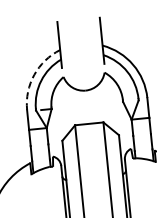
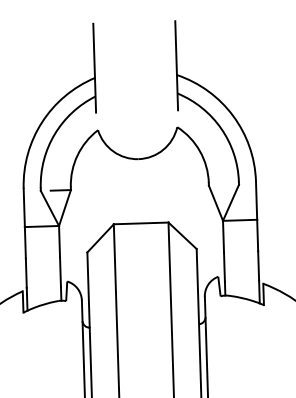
arc: (34, 74) -> (42, 121), dashed -> solid

